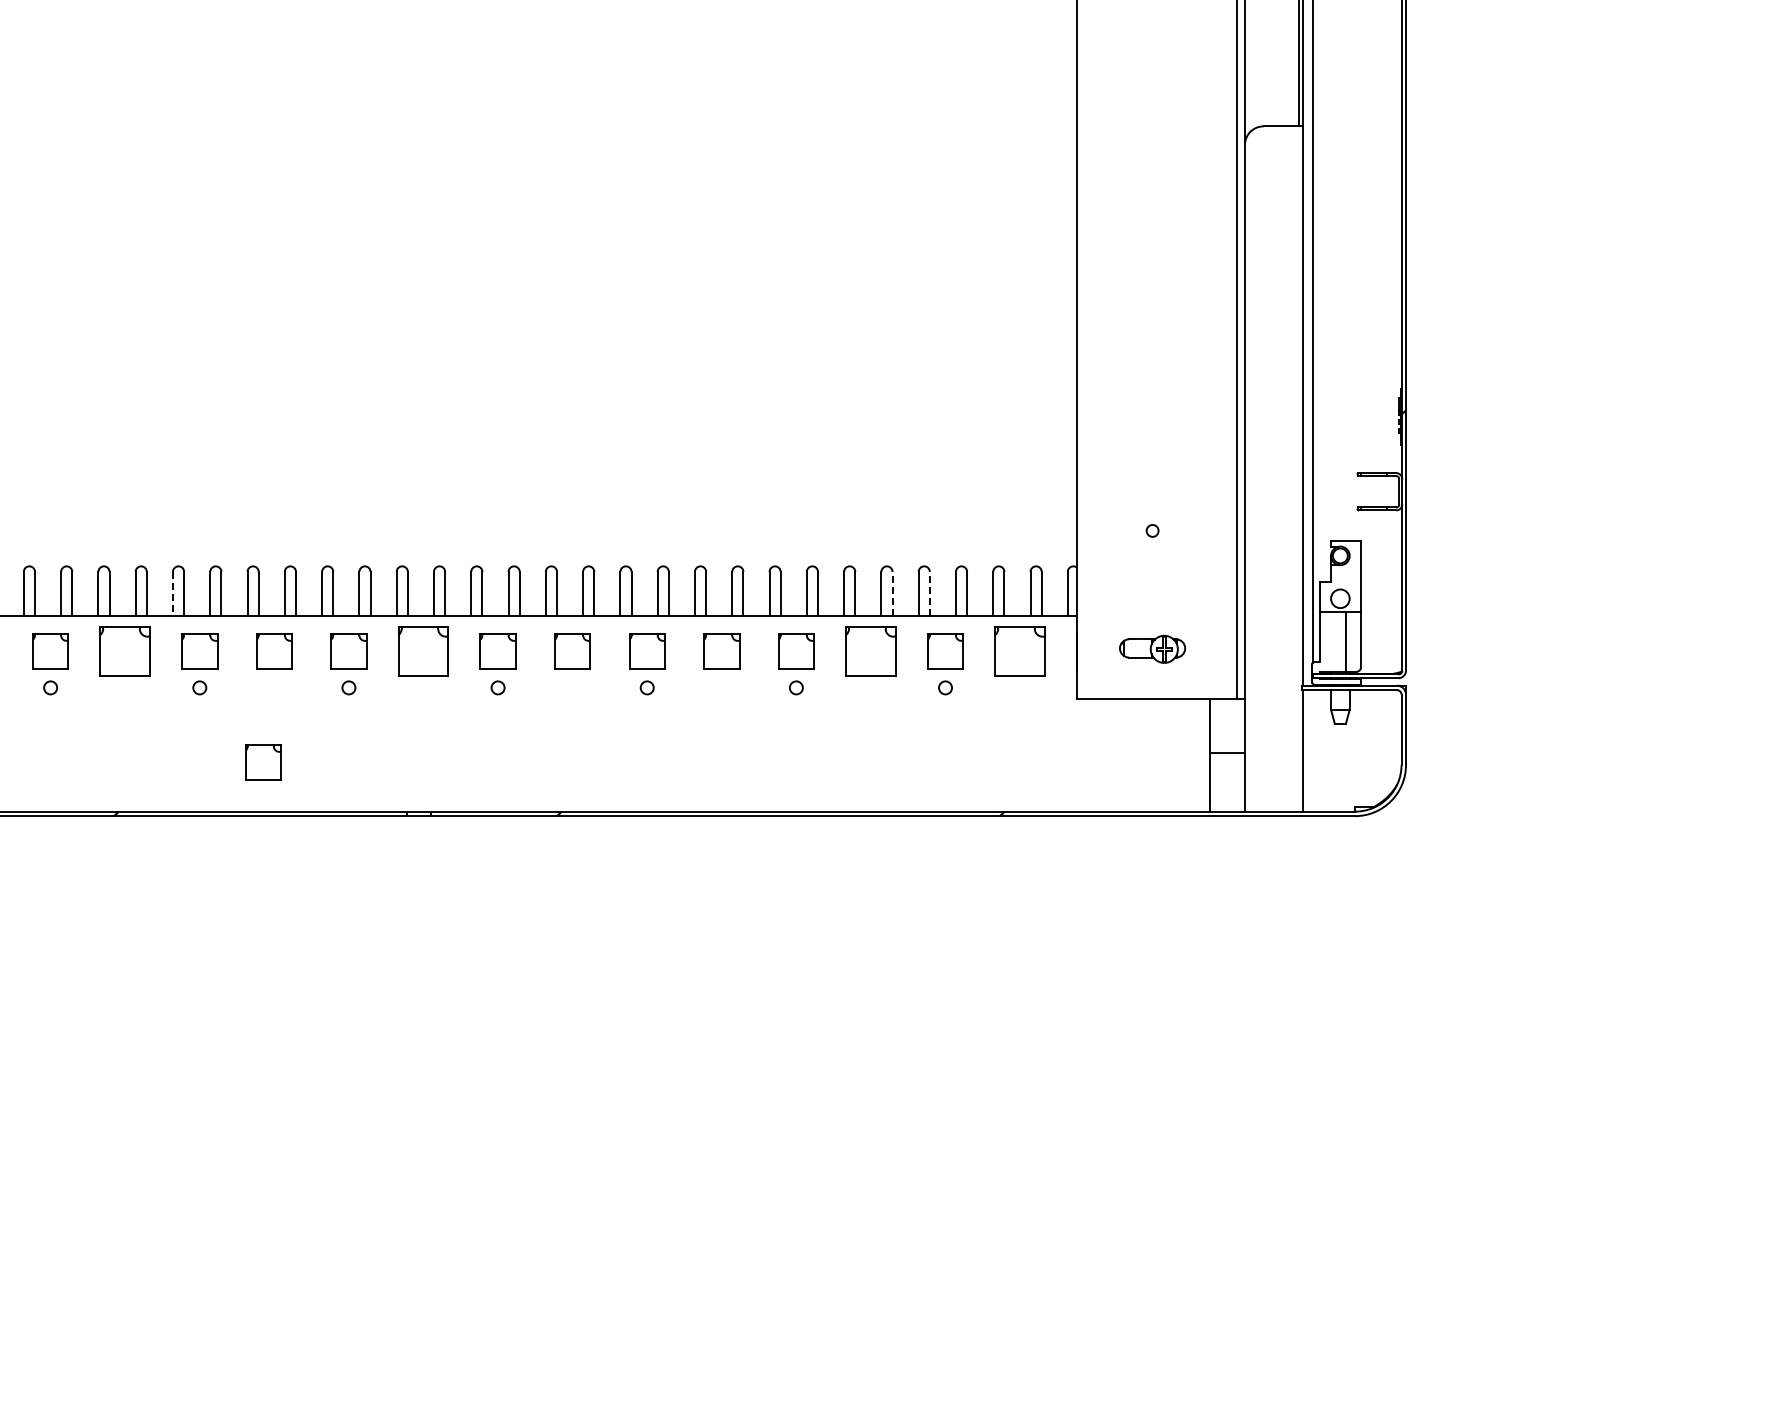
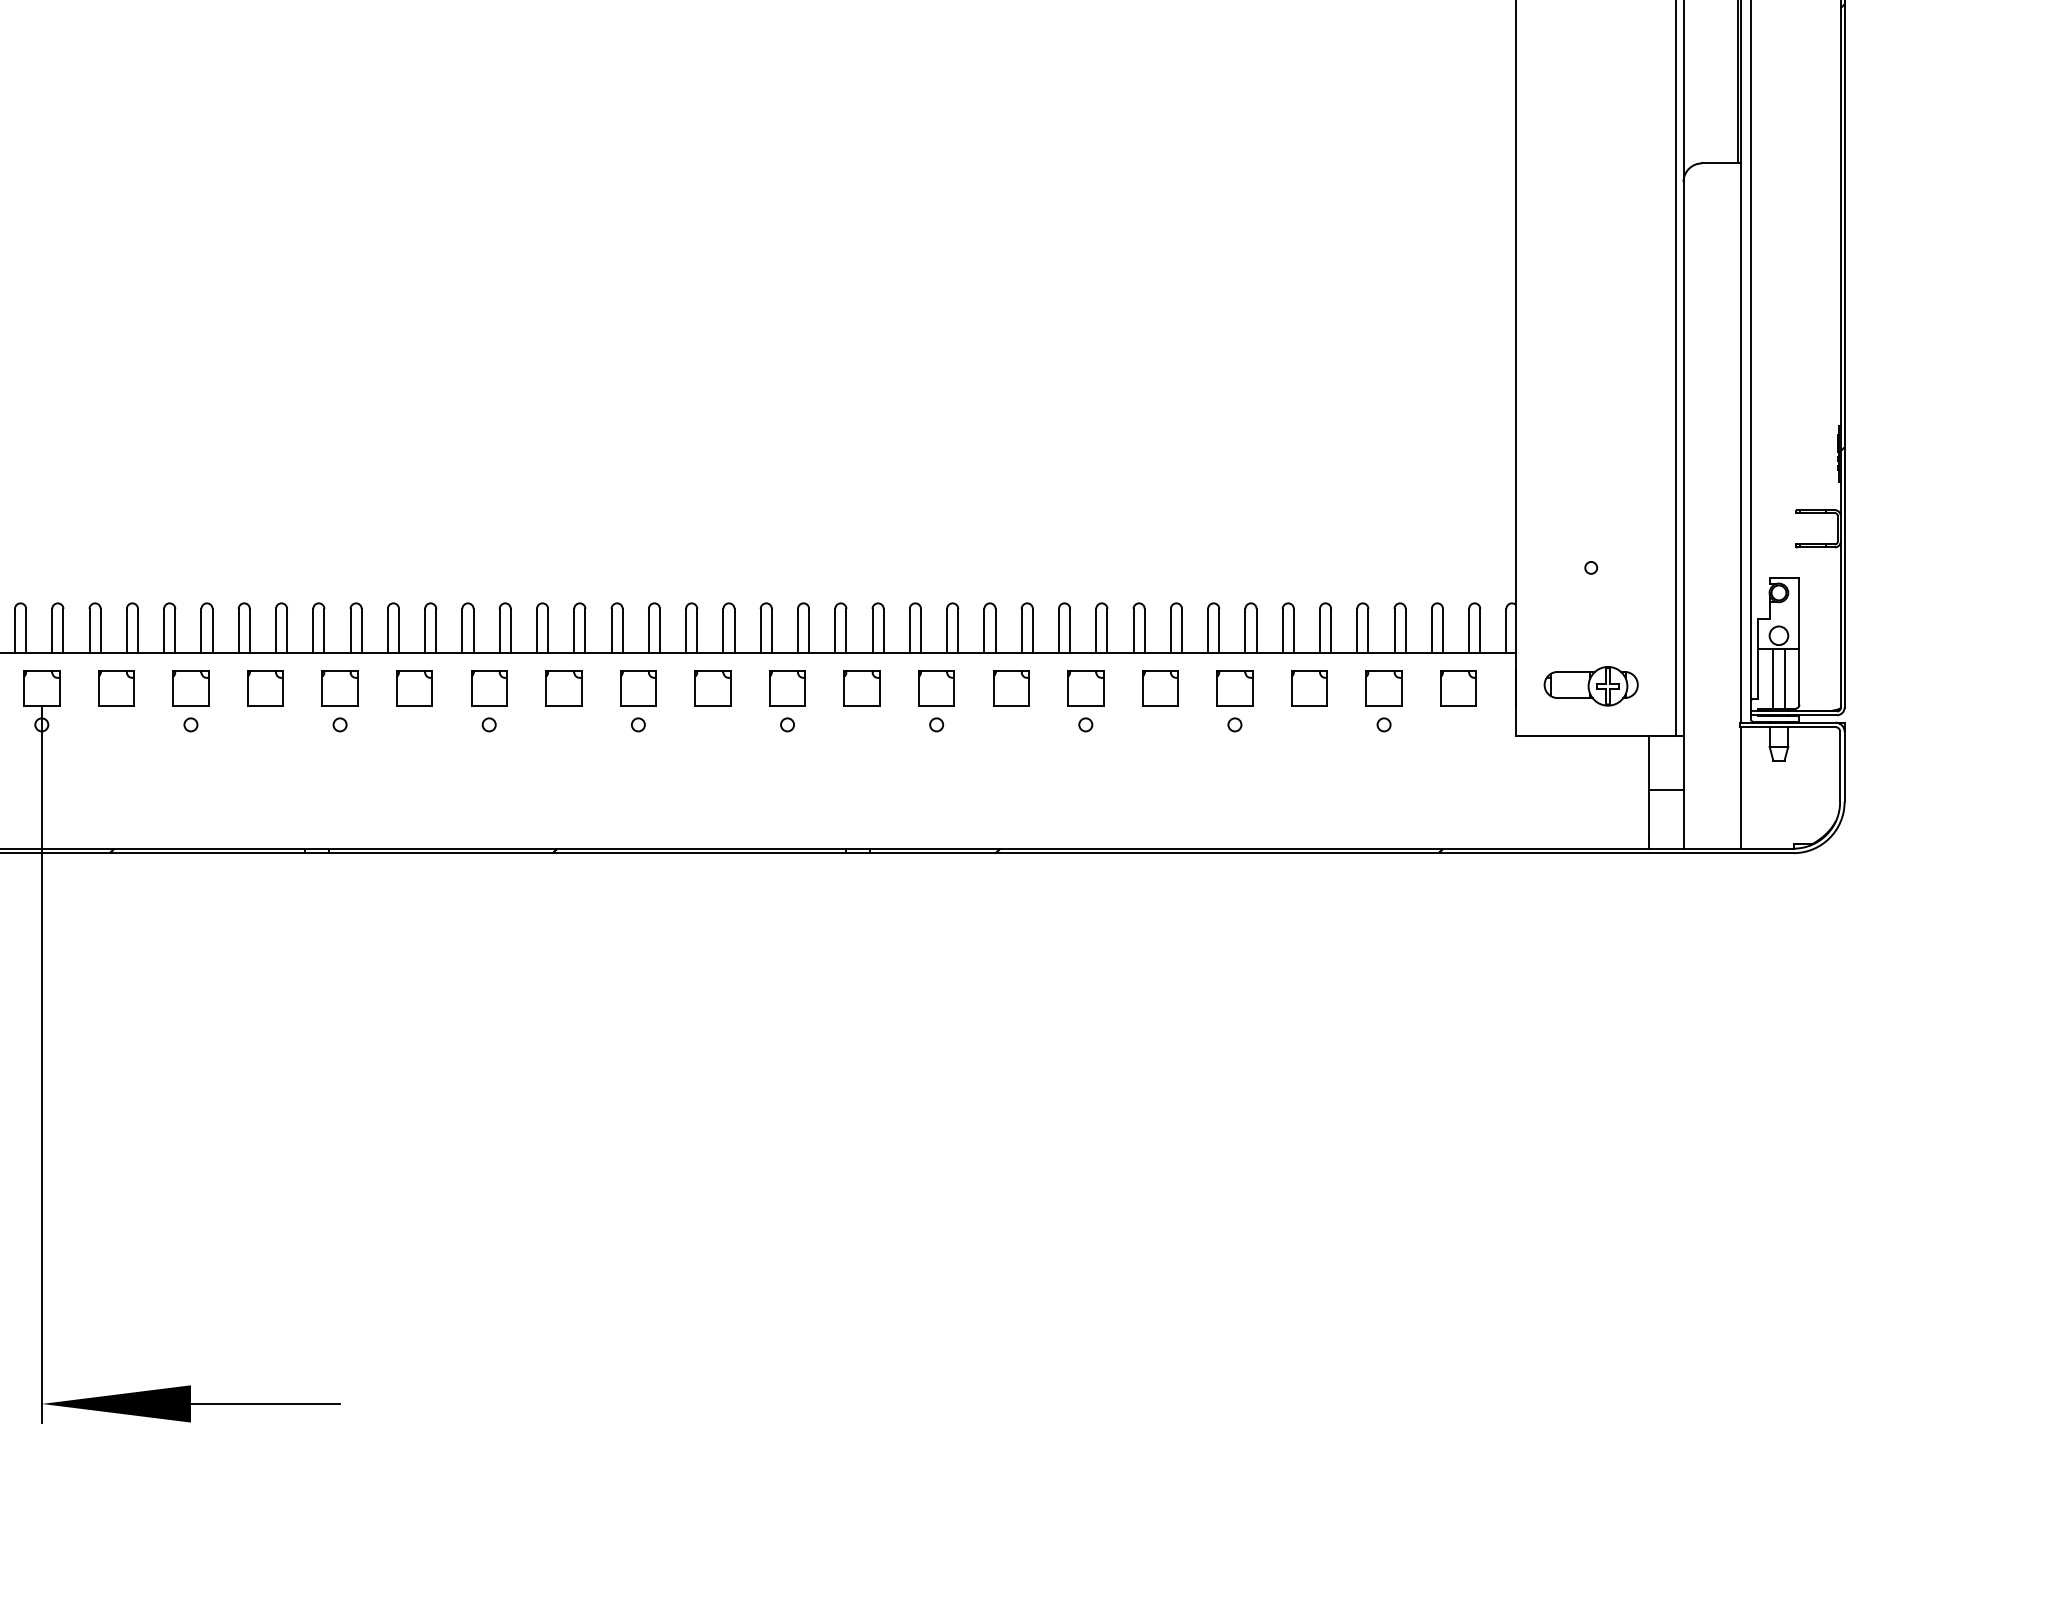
line: (172, 593) -> (611, 630), dashed -> solid
line: (892, 593) -> (1331, 630), dashed -> solid
line: (929, 593) -> (1368, 630), dashed -> solid
line: (1334, 641) -> (1773, 678), added
part: (1151, 649) -> (1590, 686), size x1.43
part: (124, 651) -> (563, 688), size x0.71
part: (422, 651) -> (861, 688), size x0.71
part: (870, 651) -> (1309, 688), size x0.71
part: (1019, 651) -> (1458, 688), size x0.71
part: (262, 762) -> (701, 799), removed

